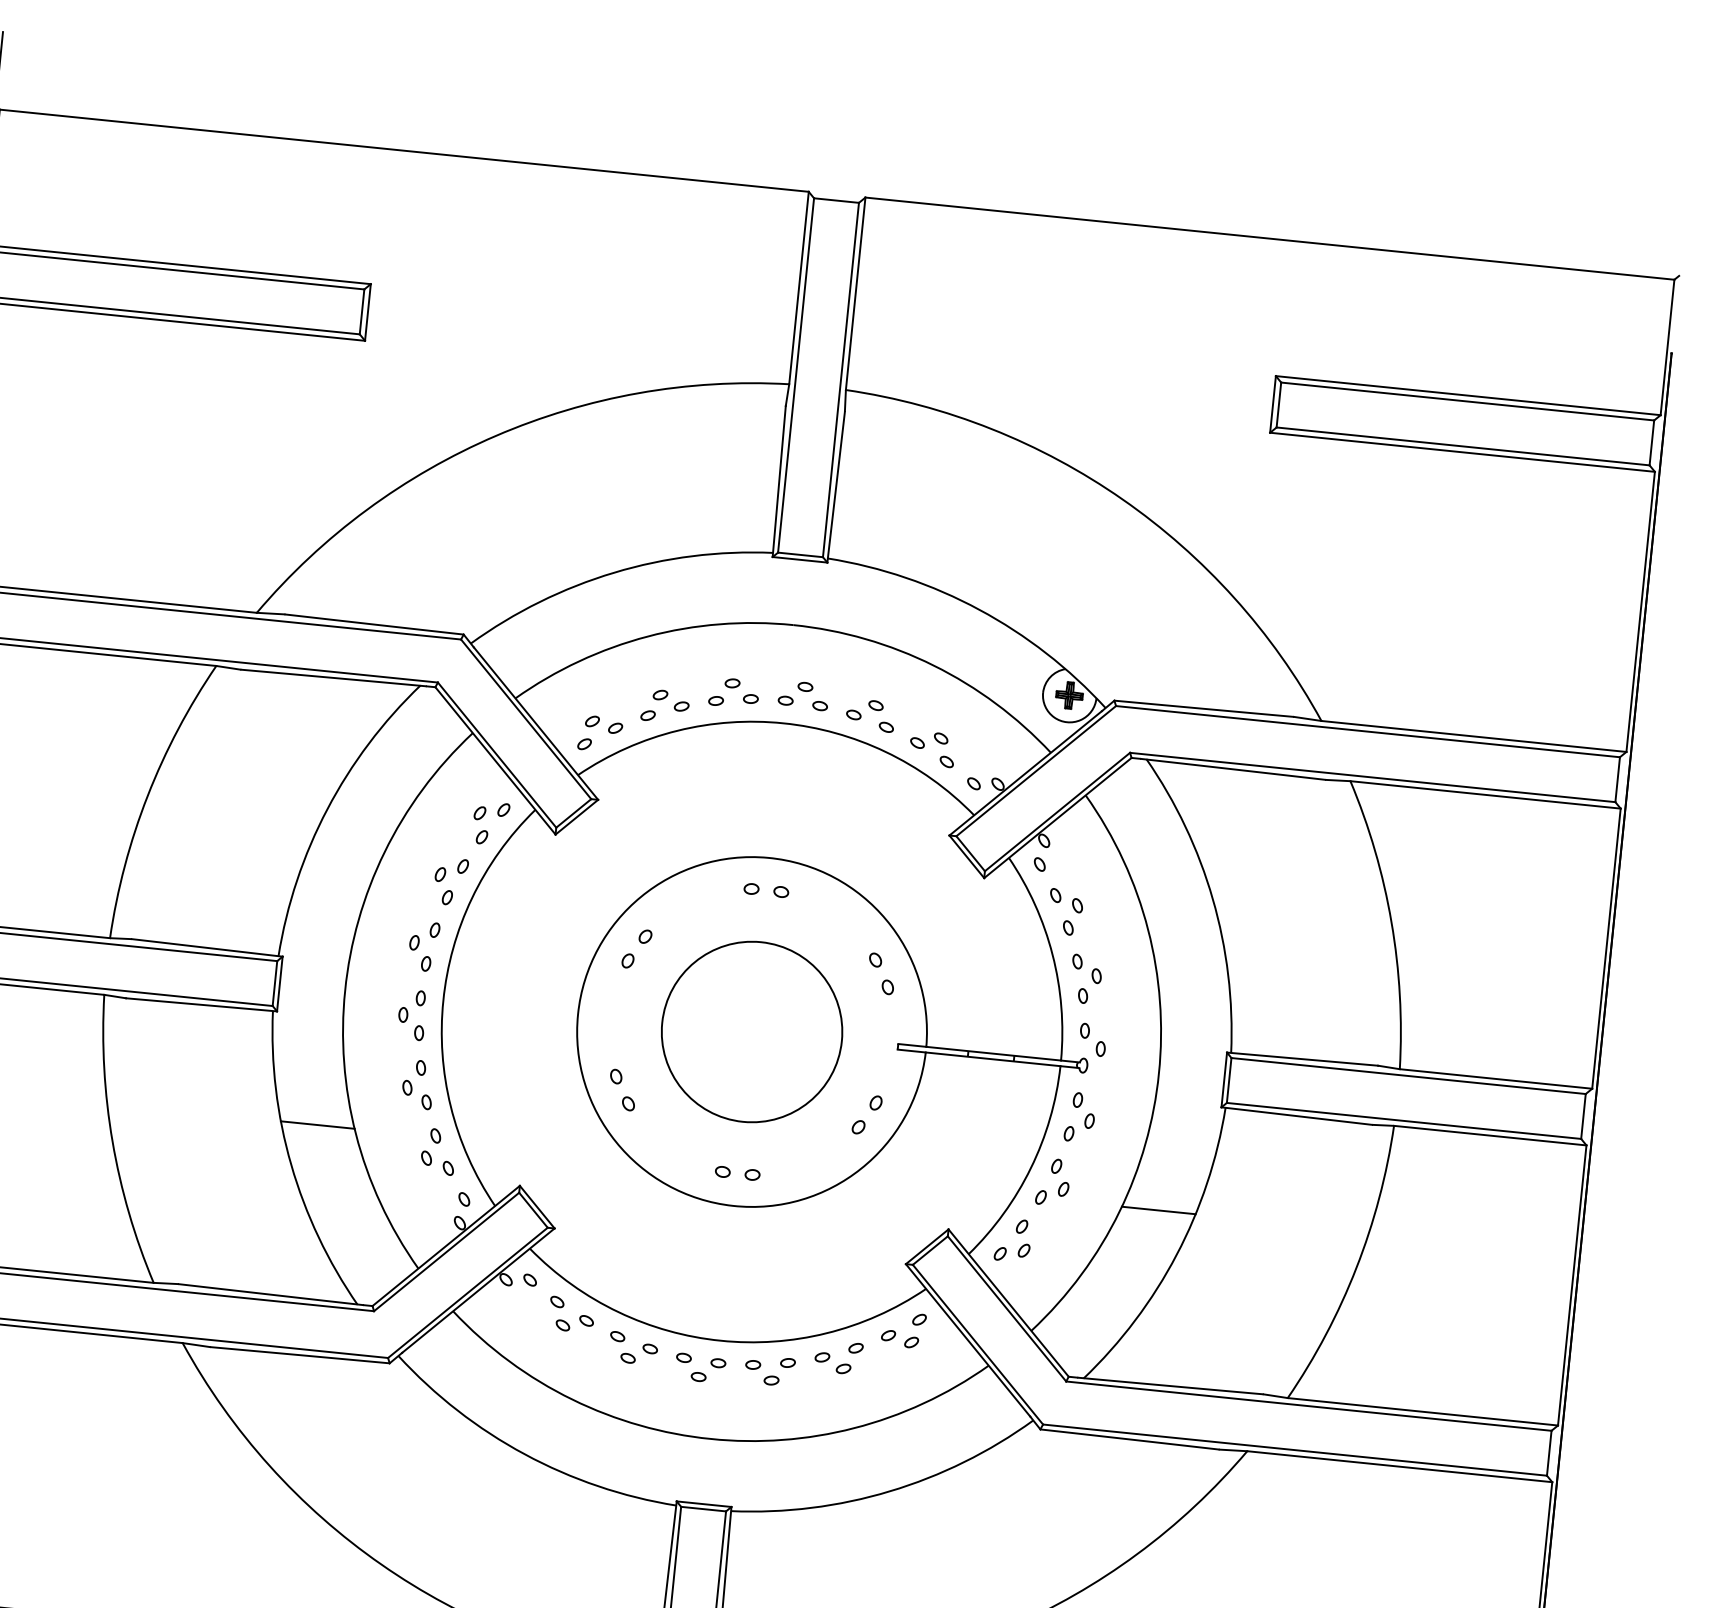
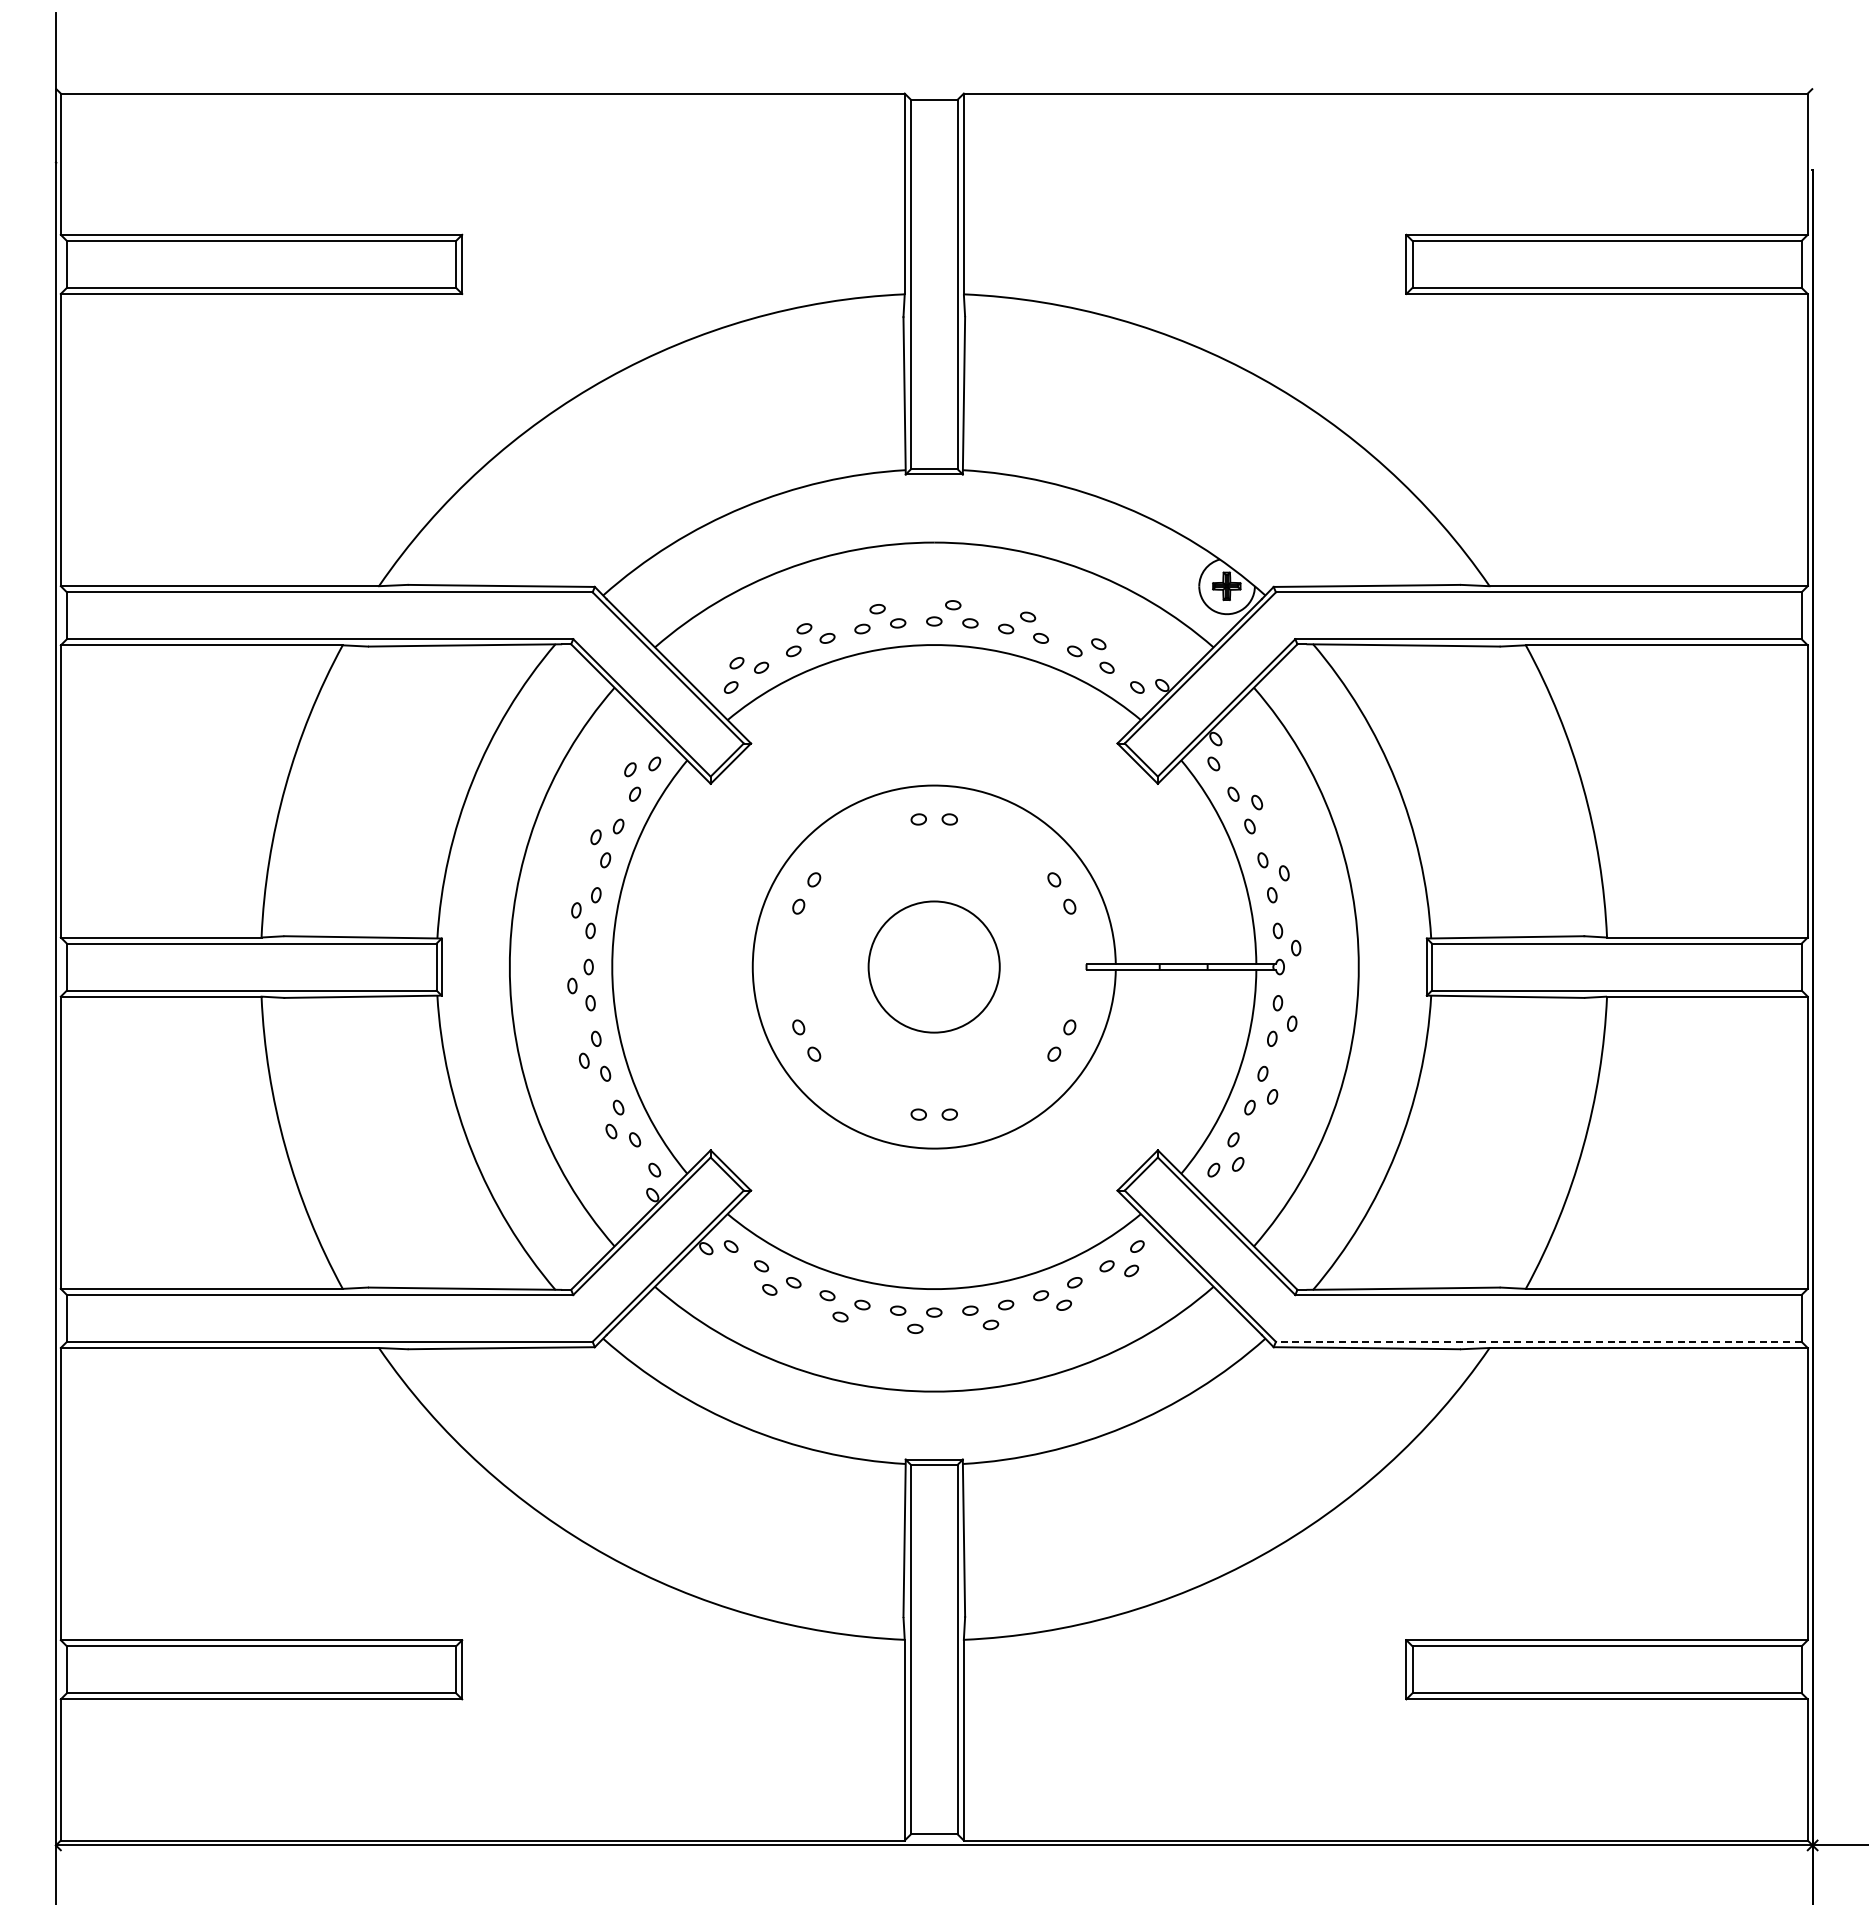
circle: (751, 1031) -> (933, 966), size x0.7
line: (317, 1124) -> (495, 1108), removed
line: (1158, 1210) -> (1372, 1108), removed
line: (1294, 1449) -> (1538, 1341), solid -> dashed

